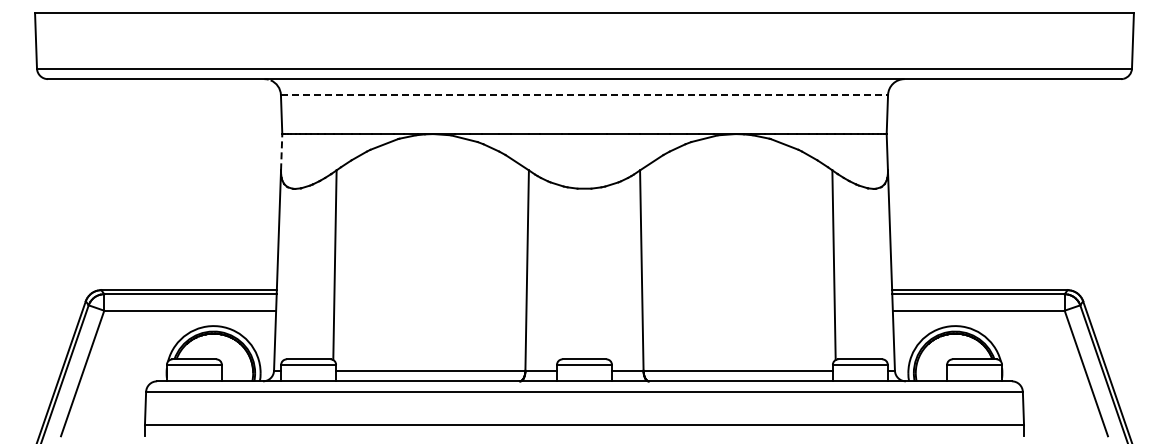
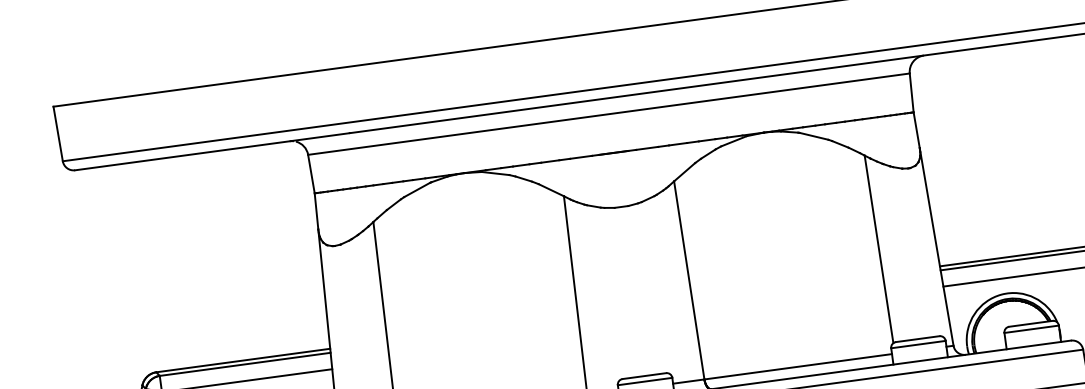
line: (584, 95) -> (609, 114), dashed -> solid
line: (281, 151) -> (316, 210), dashed -> solid

